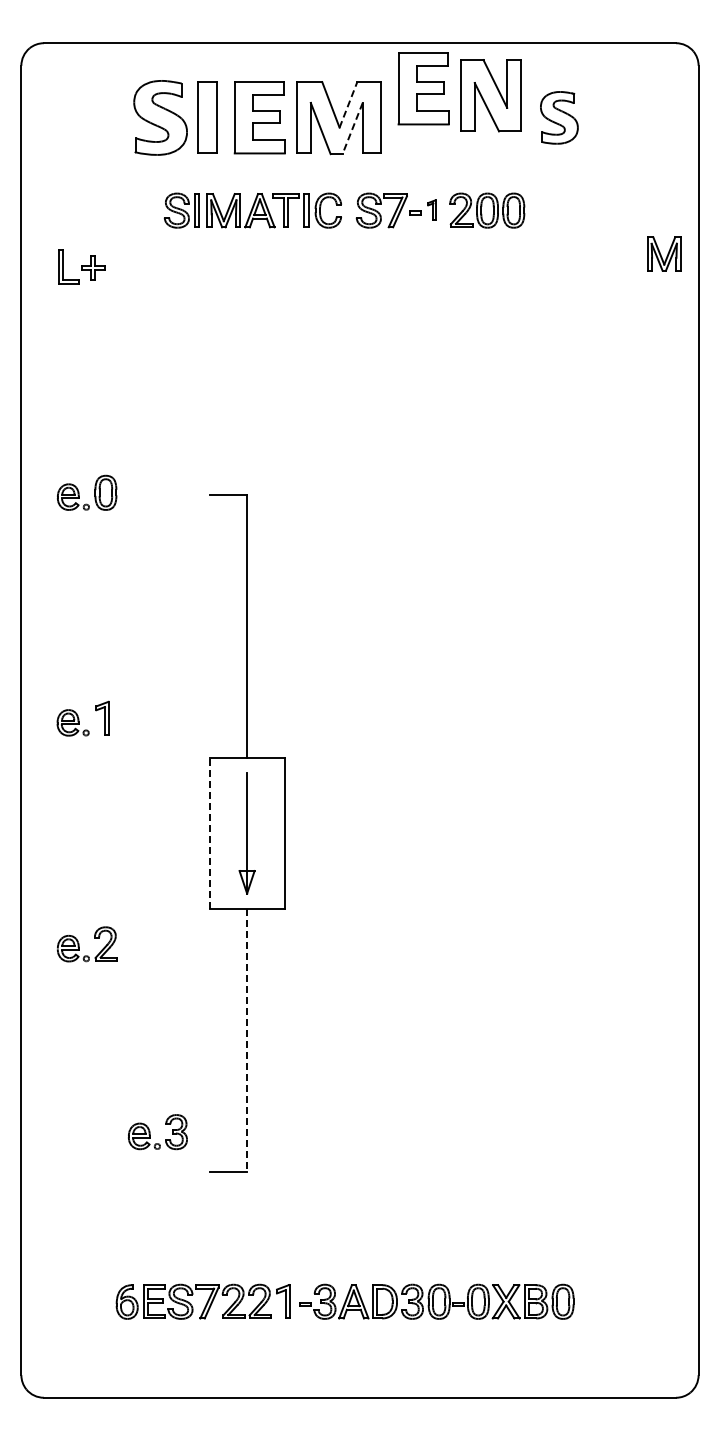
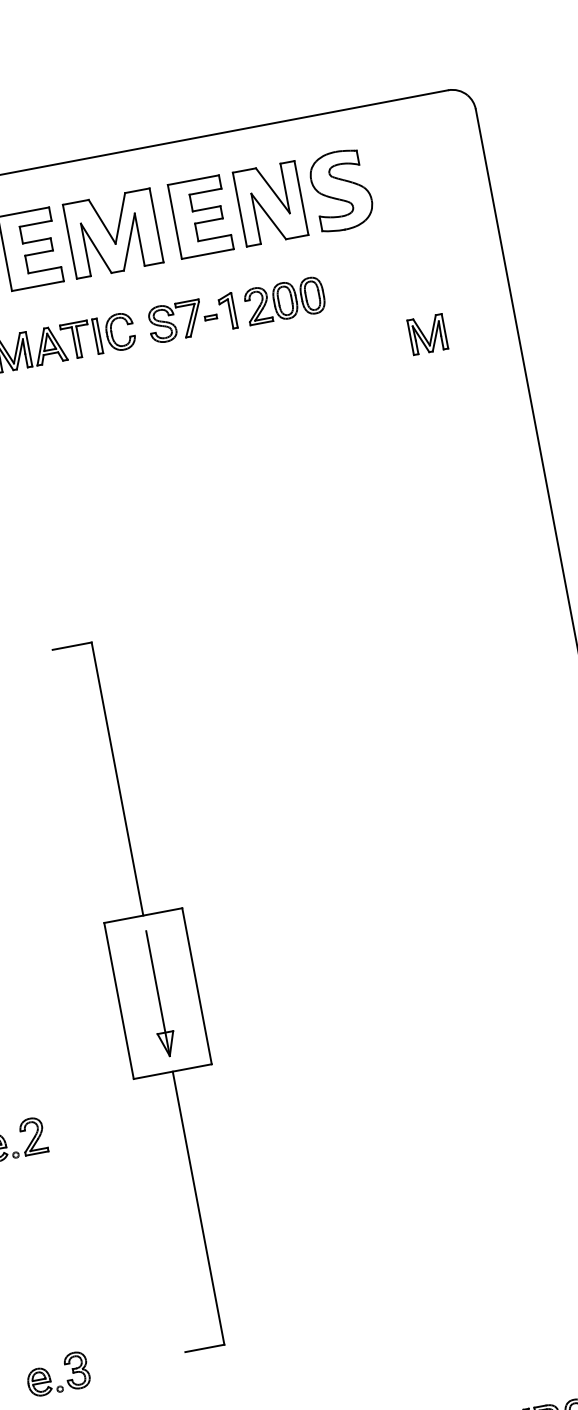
part: (423, 88) -> (200, 216), moved
part: (490, 95) -> (270, 203), moved
line: (348, 104) -> (120, 218), dashed -> solid
part: (559, 117) -> (341, 190), size x1.43
line: (352, 128) -> (129, 242), dashed -> solid
part: (431, 209) -> (226, 310), size x1.67
part: (664, 253) -> (427, 333), moved
line: (209, 832) -> (118, 1000), dashed -> solid
line: (247, 1040) -> (199, 1208), dashed -> solid
part: (150, 1132) -> (50, 1376), moved

